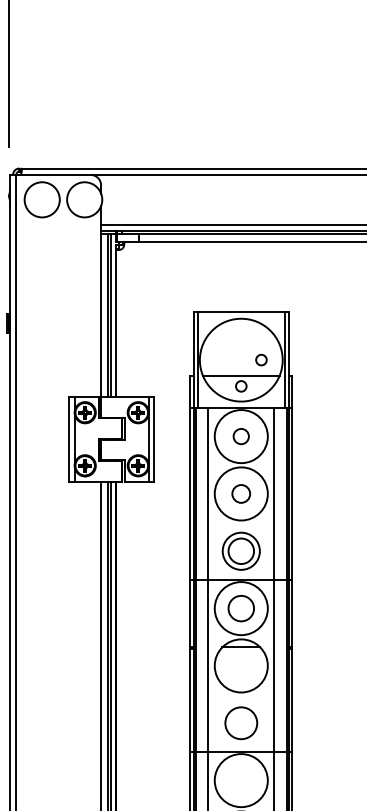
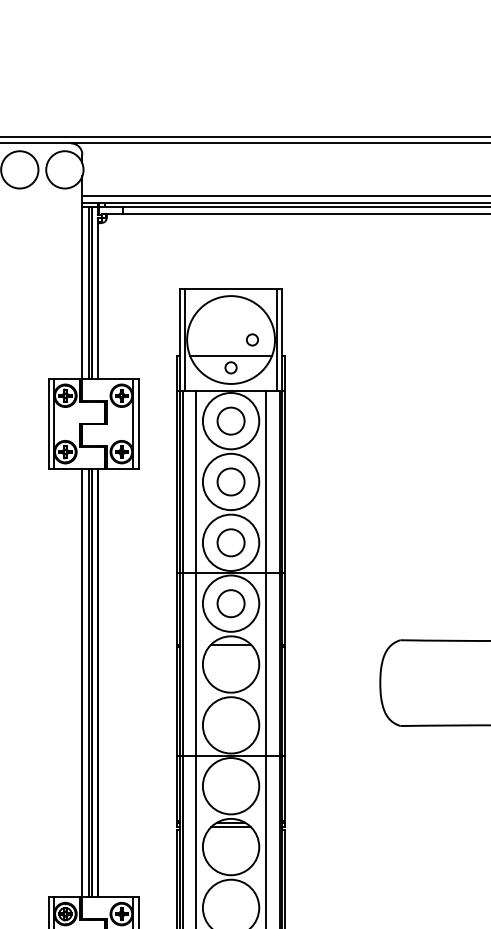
circle: (240, 436) -> (230, 420), size x1.67
circle: (240, 493) -> (230, 481), size x1.43
circle: (240, 550) -> (230, 542), size x1.43
circle: (240, 723) -> (230, 725), size x1.67

